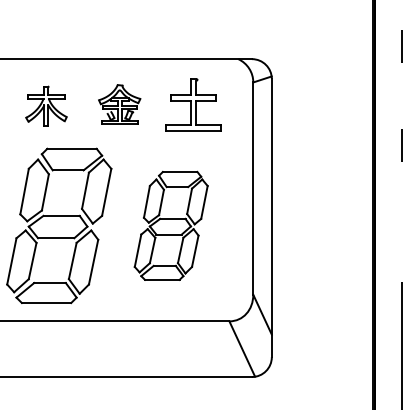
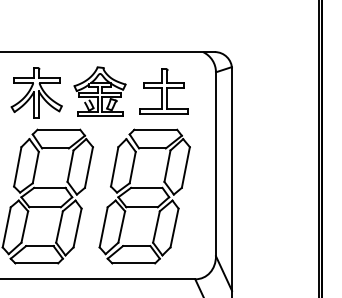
part: (119, 104) -> (100, 91), size x1.43
part: (46, 106) -> (36, 93), size x1.43
part: (171, 225) -> (145, 196), size x1.43

